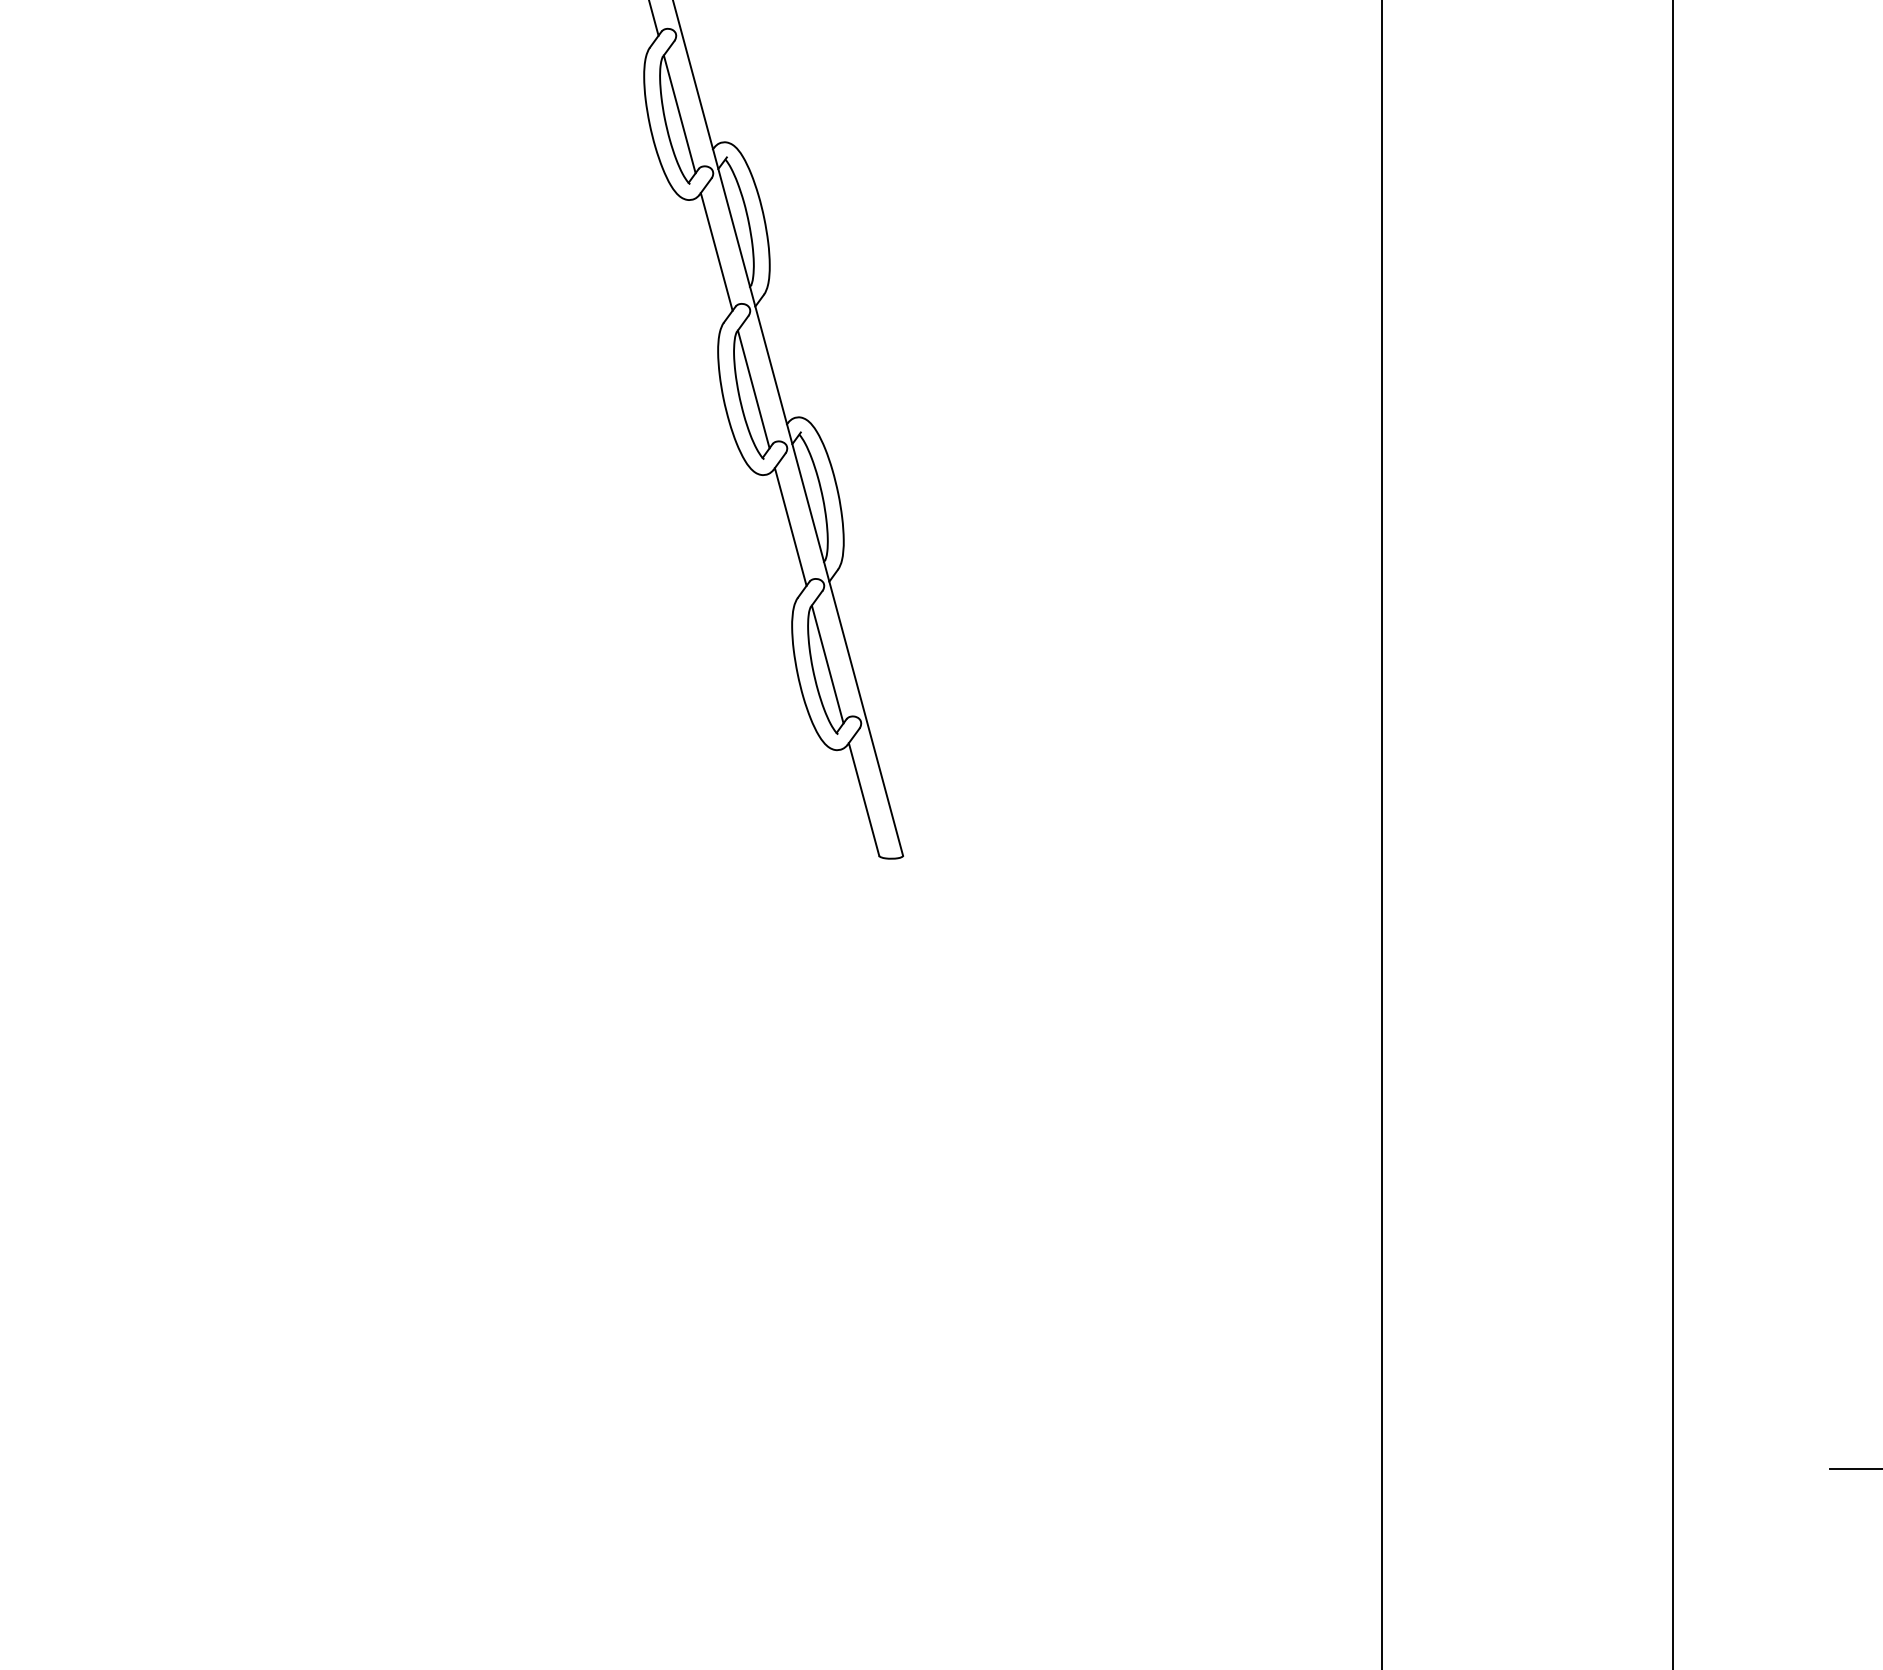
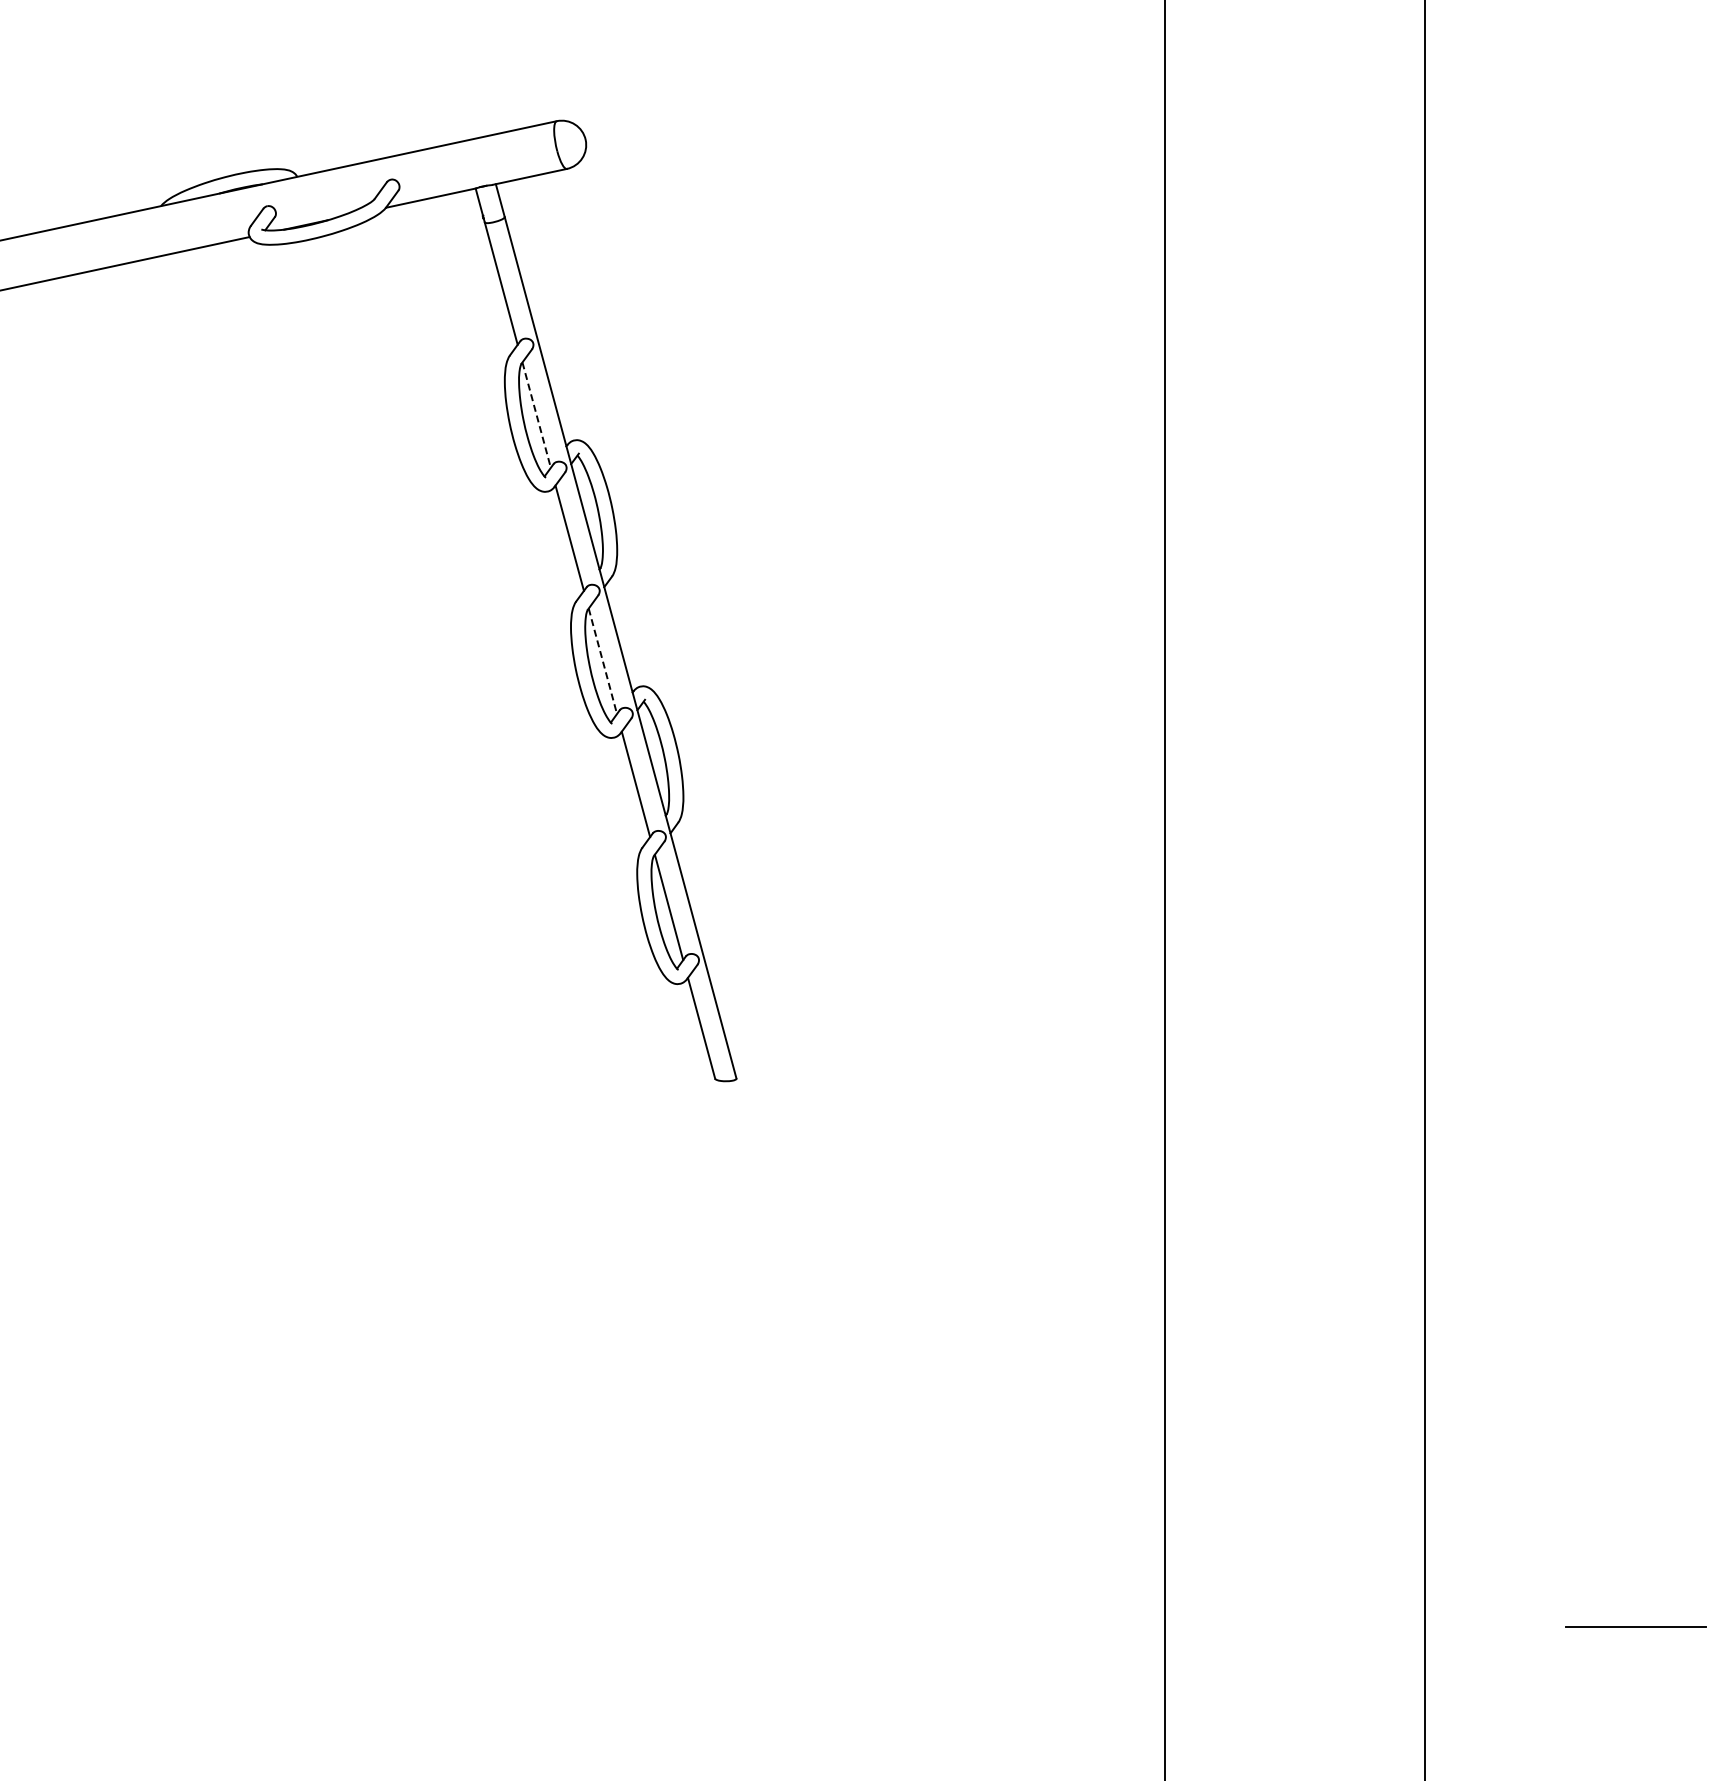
line: (679, 114) -> (536, 415), solid -> dashed
line: (753, 389) -> (602, 661), solid -> dashed

